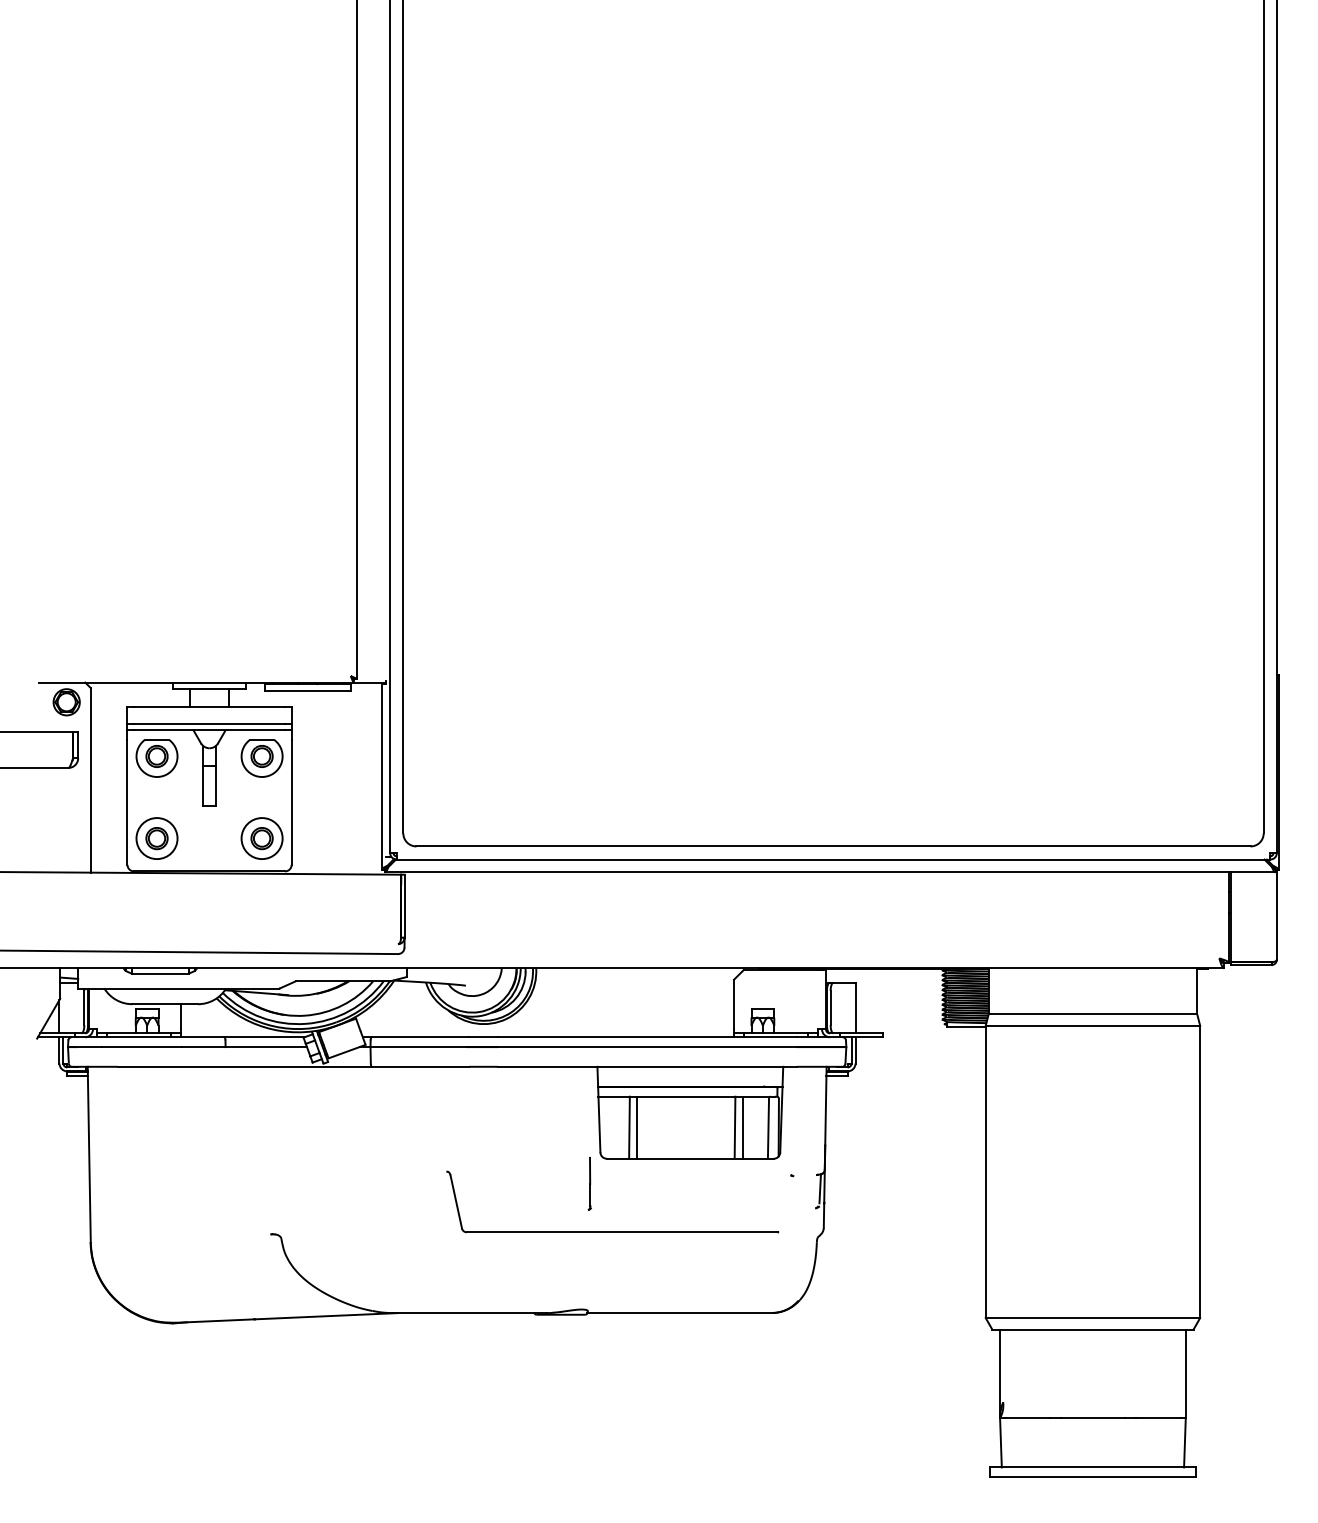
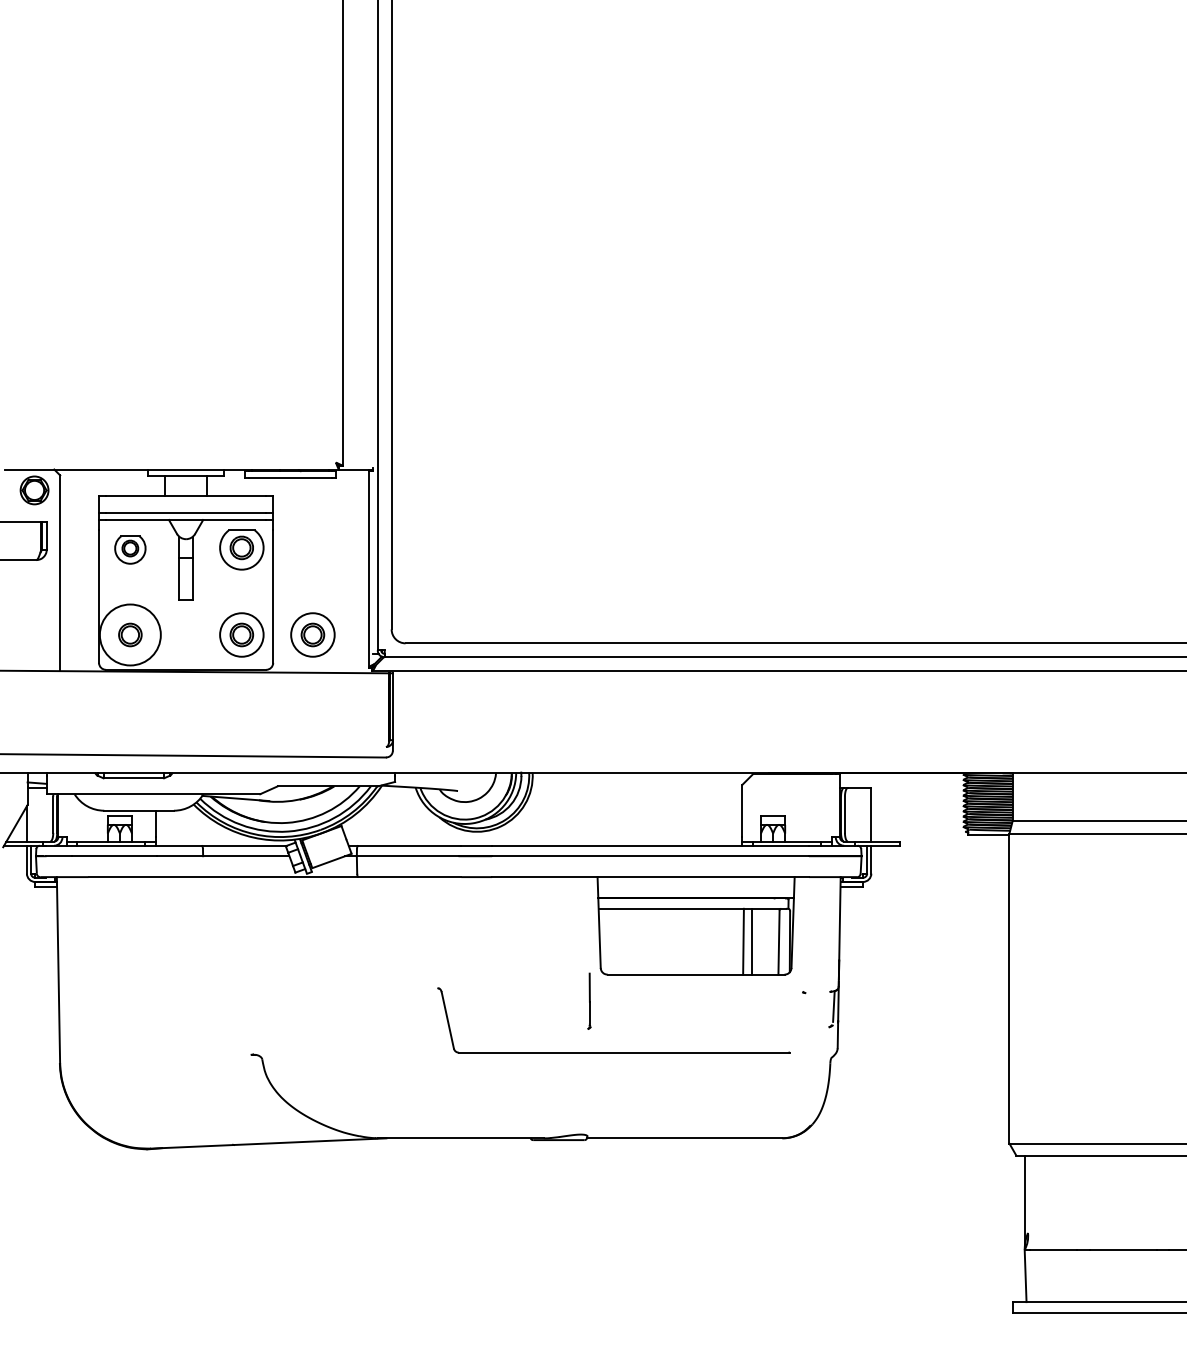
part: (156, 758) -> (129, 550), size x0.7
circle: (156, 838) -> (129, 634), size x1.4
part: (328, 838) -> (312, 634), added
line: (629, 1127) -> (631, 941), removed
line: (637, 1127) -> (640, 941), removed

